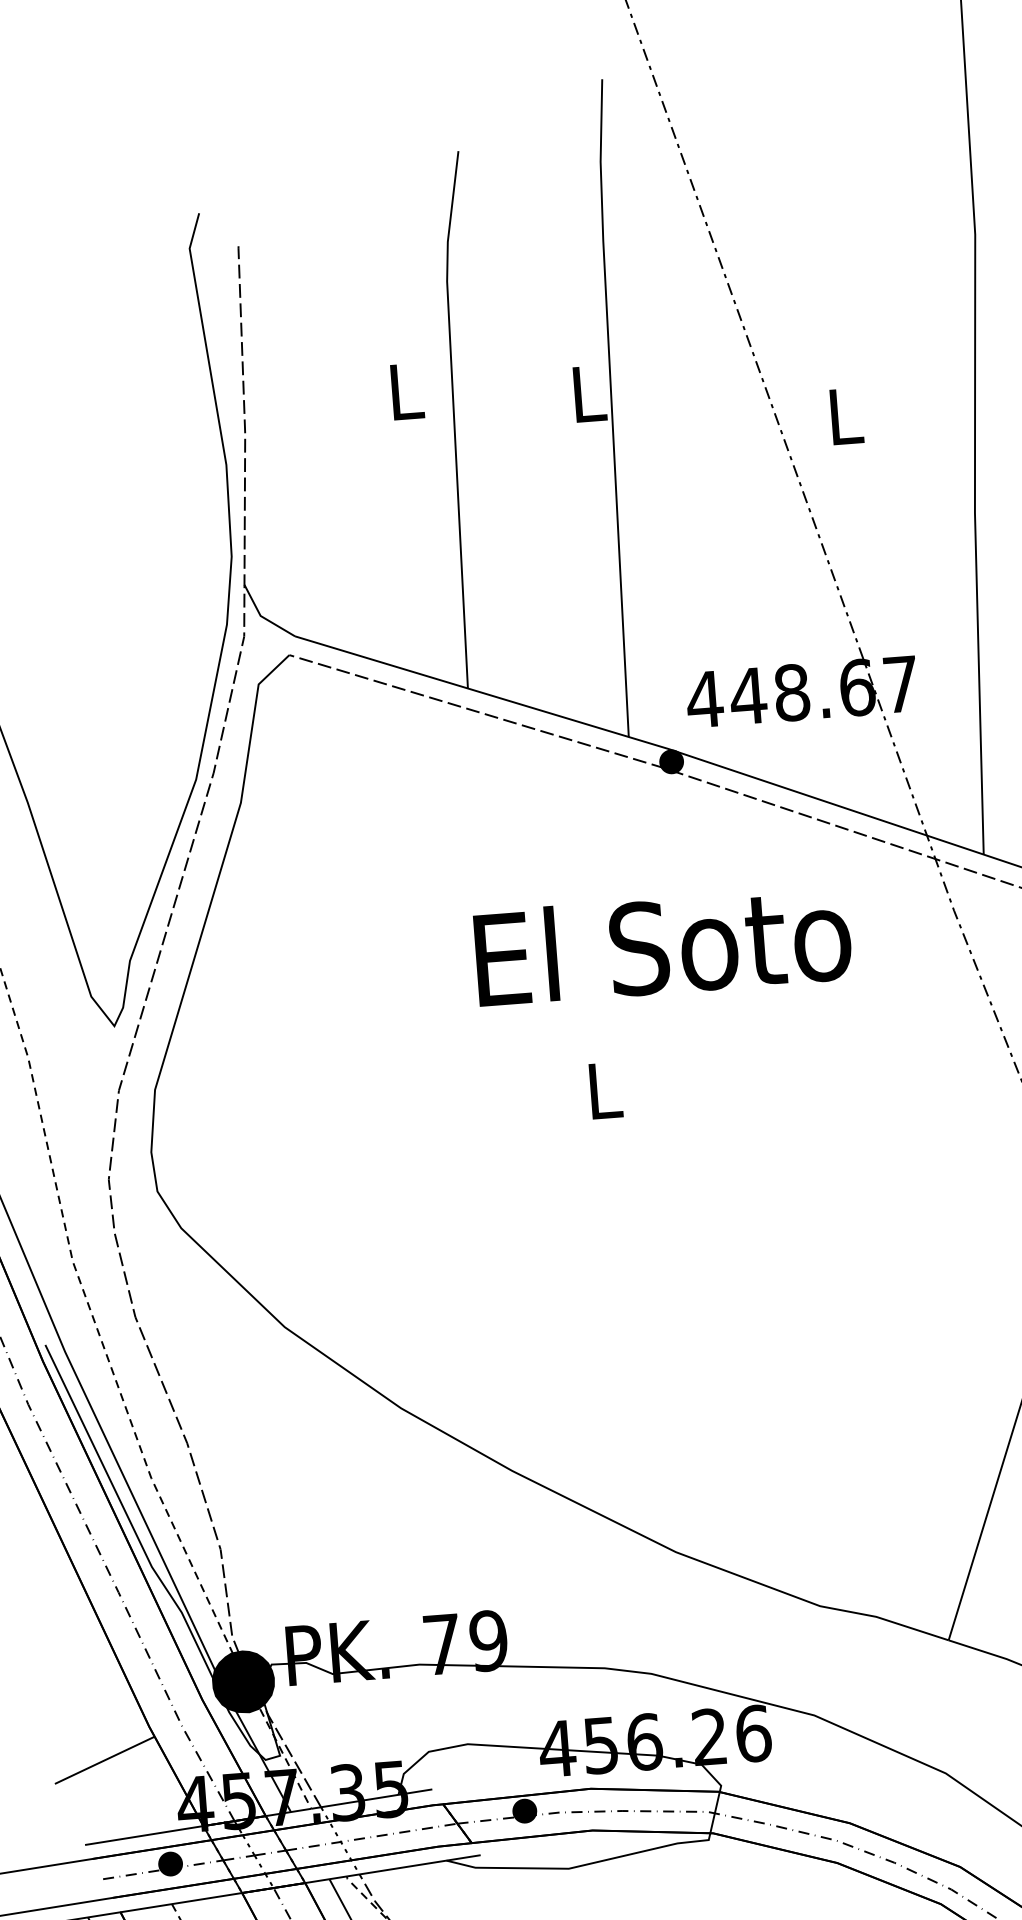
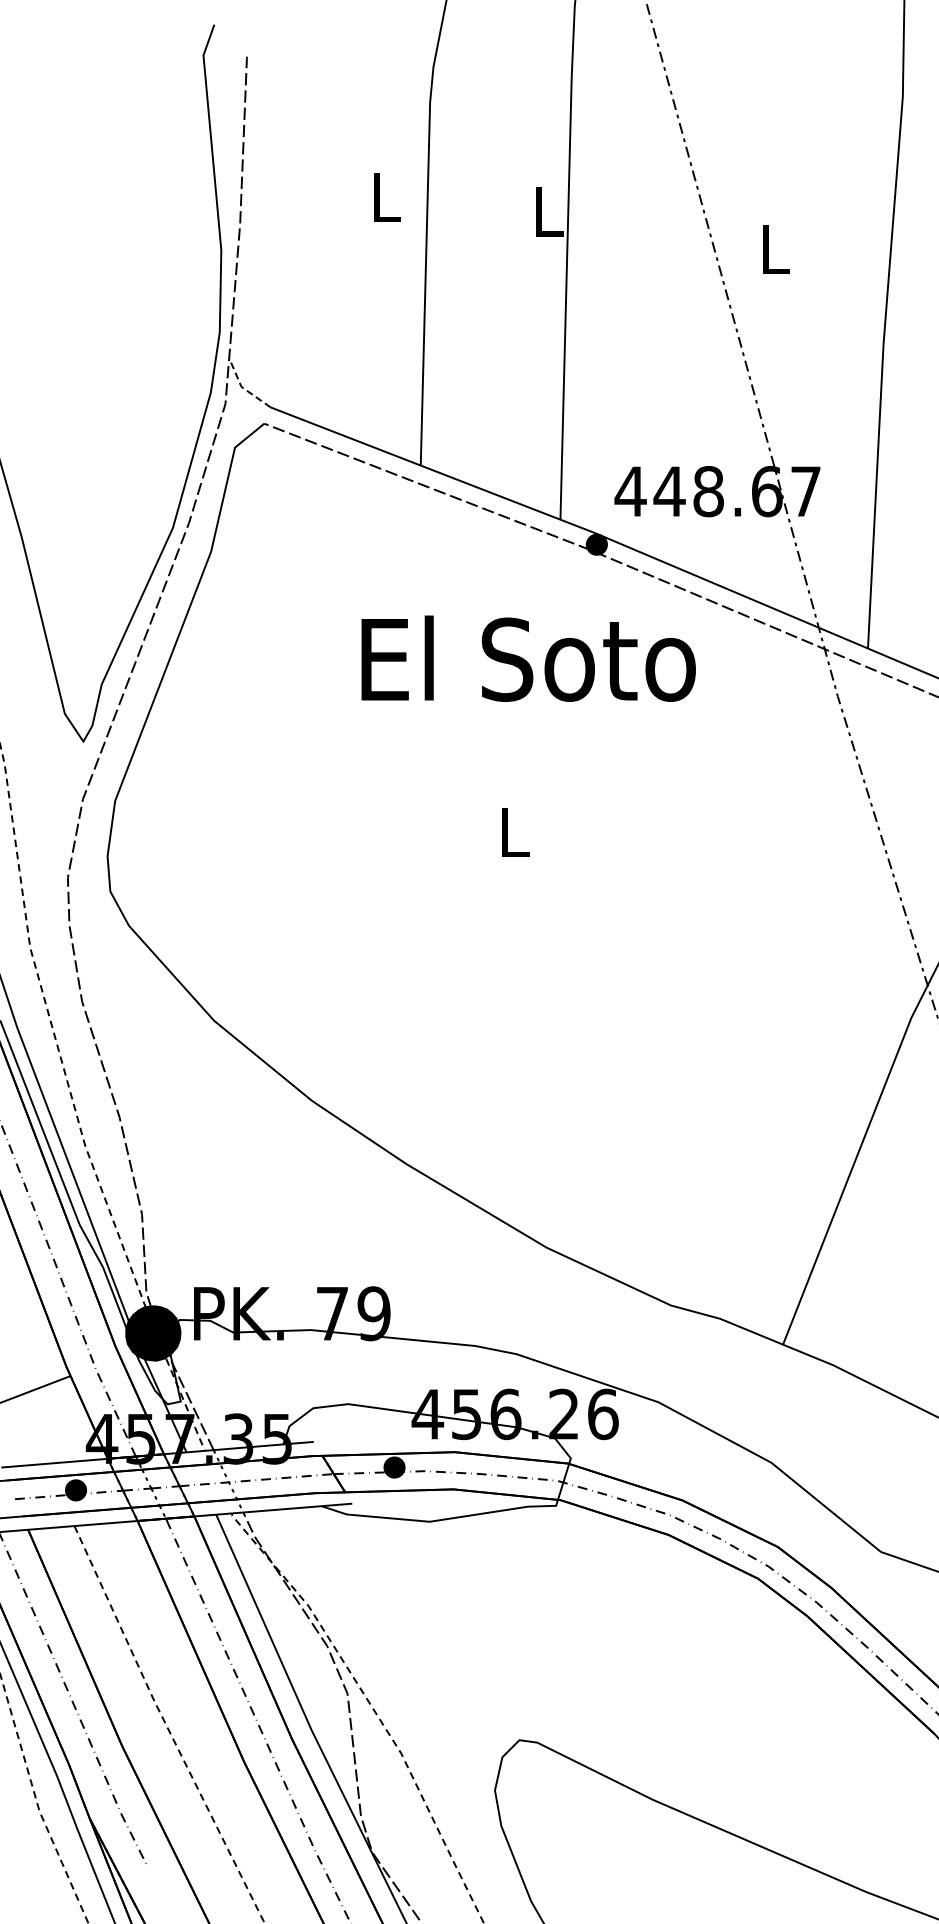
line: (261, 616) -> (242, 387), solid -> dashed
text: (662, 945) -> (528, 658), moved

